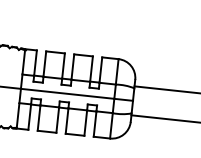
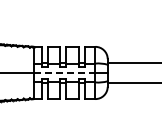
line: (67, 93) -> (64, 72), solid -> dashed

